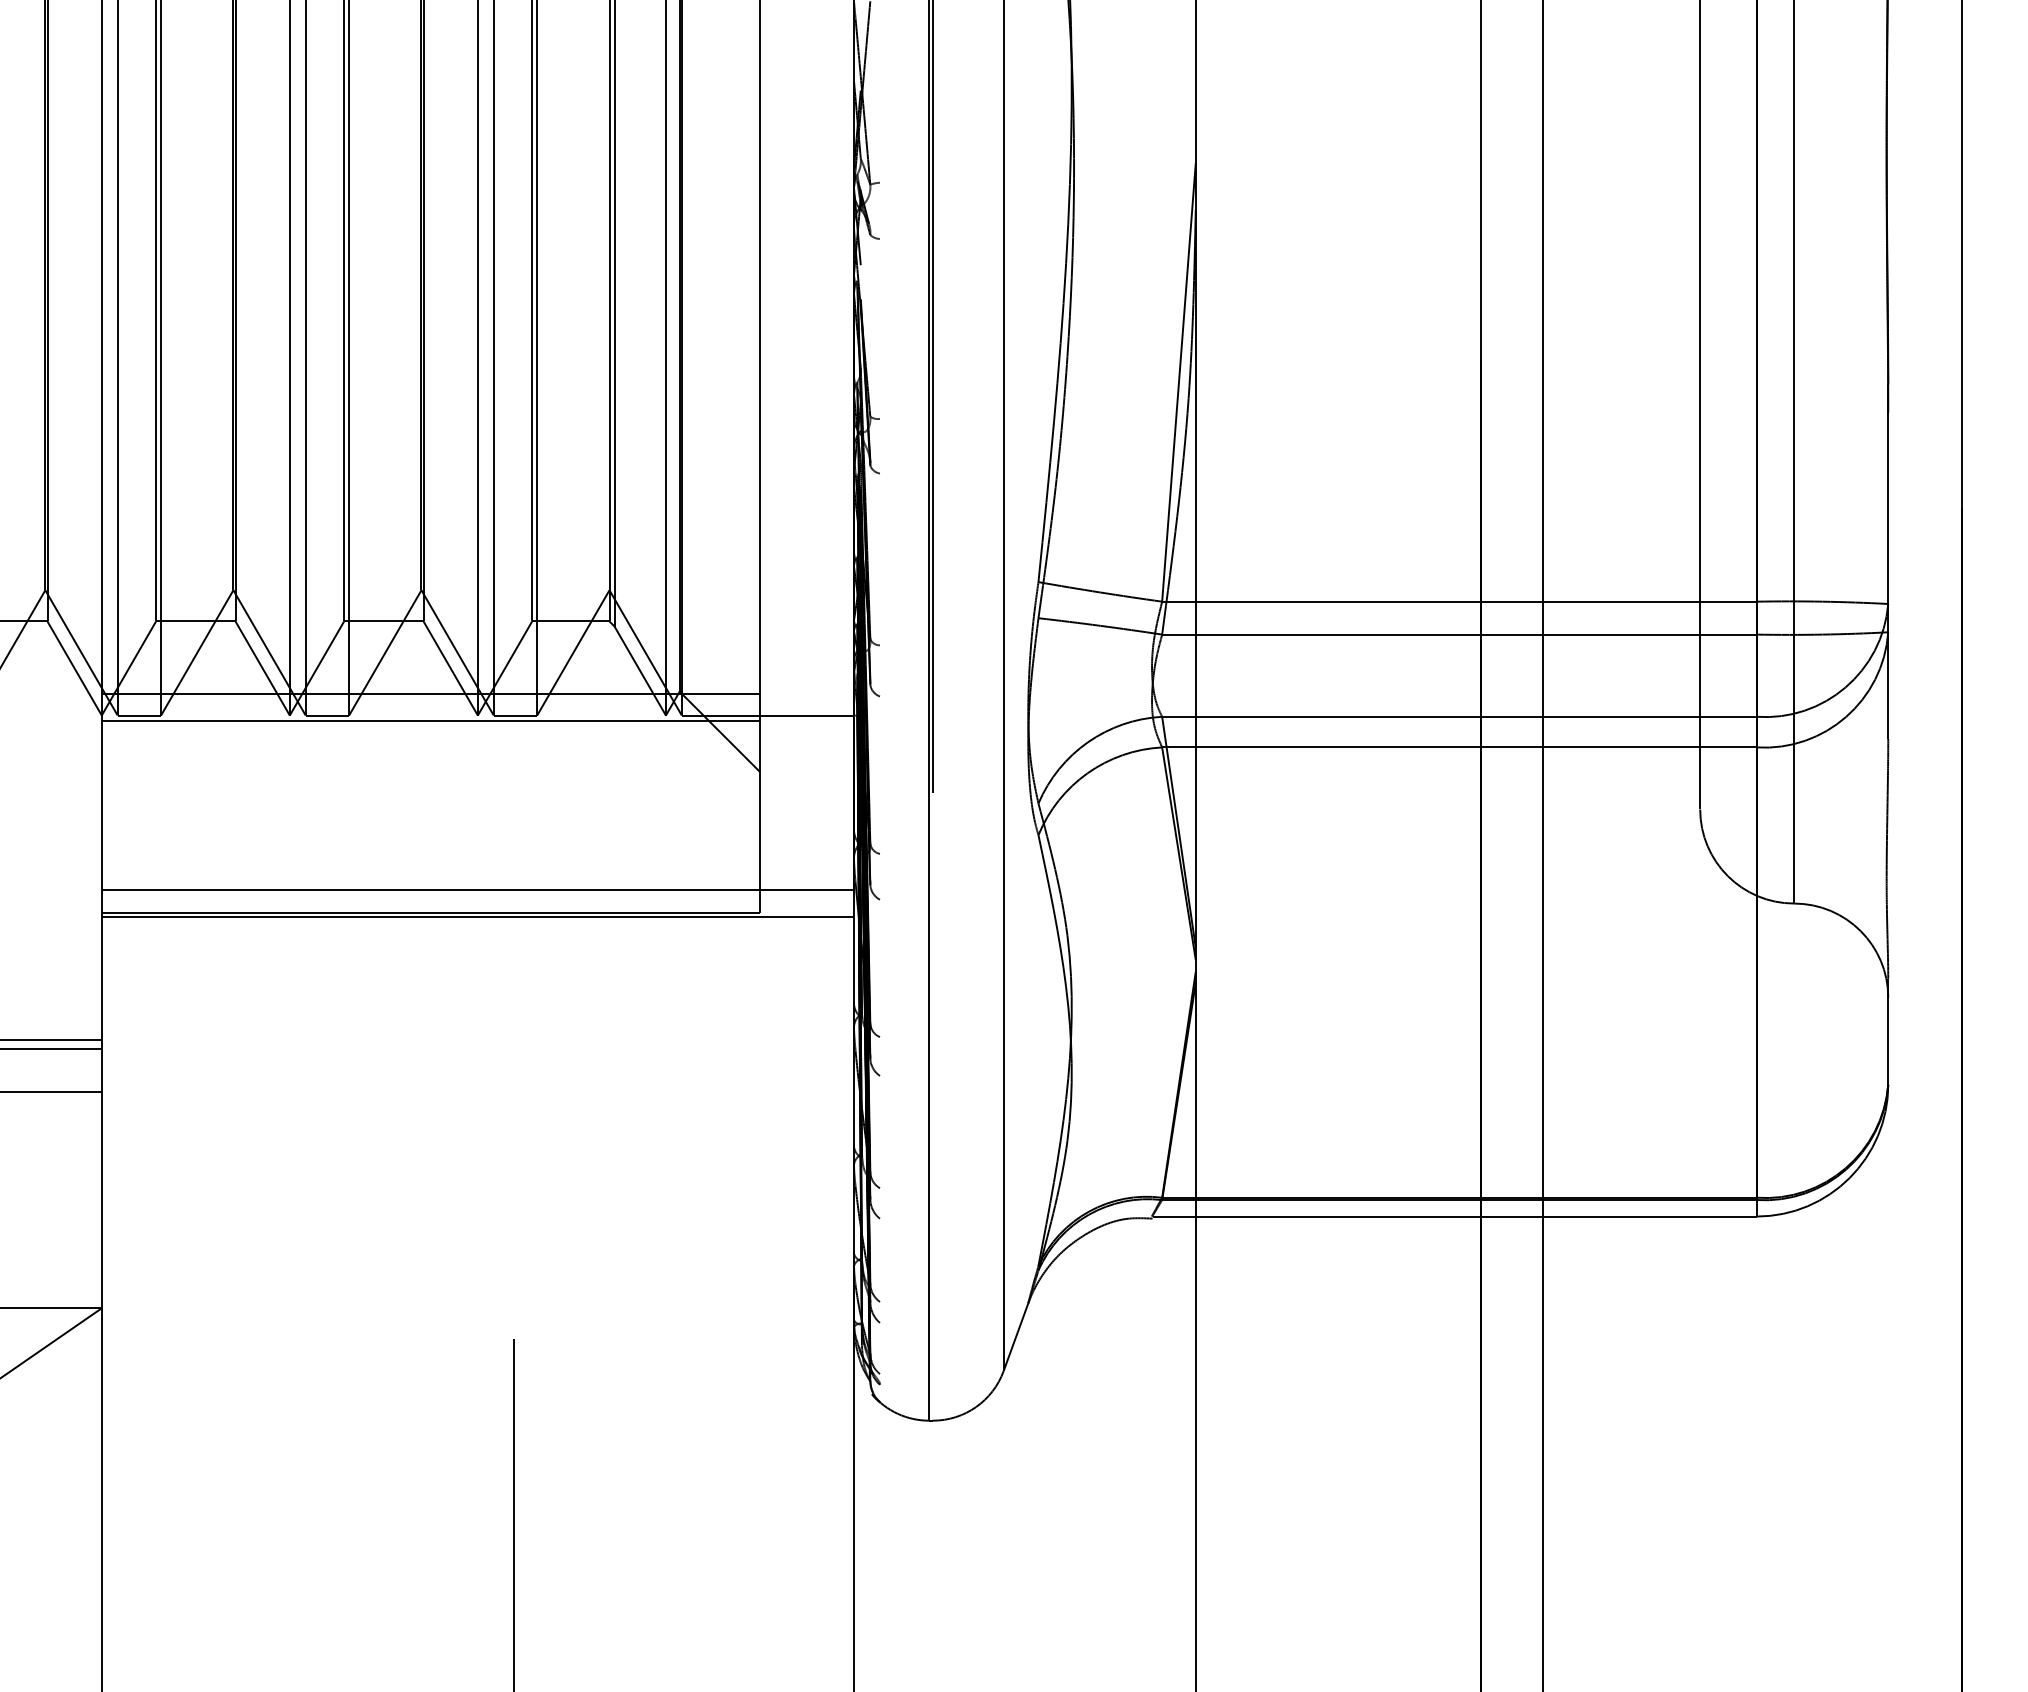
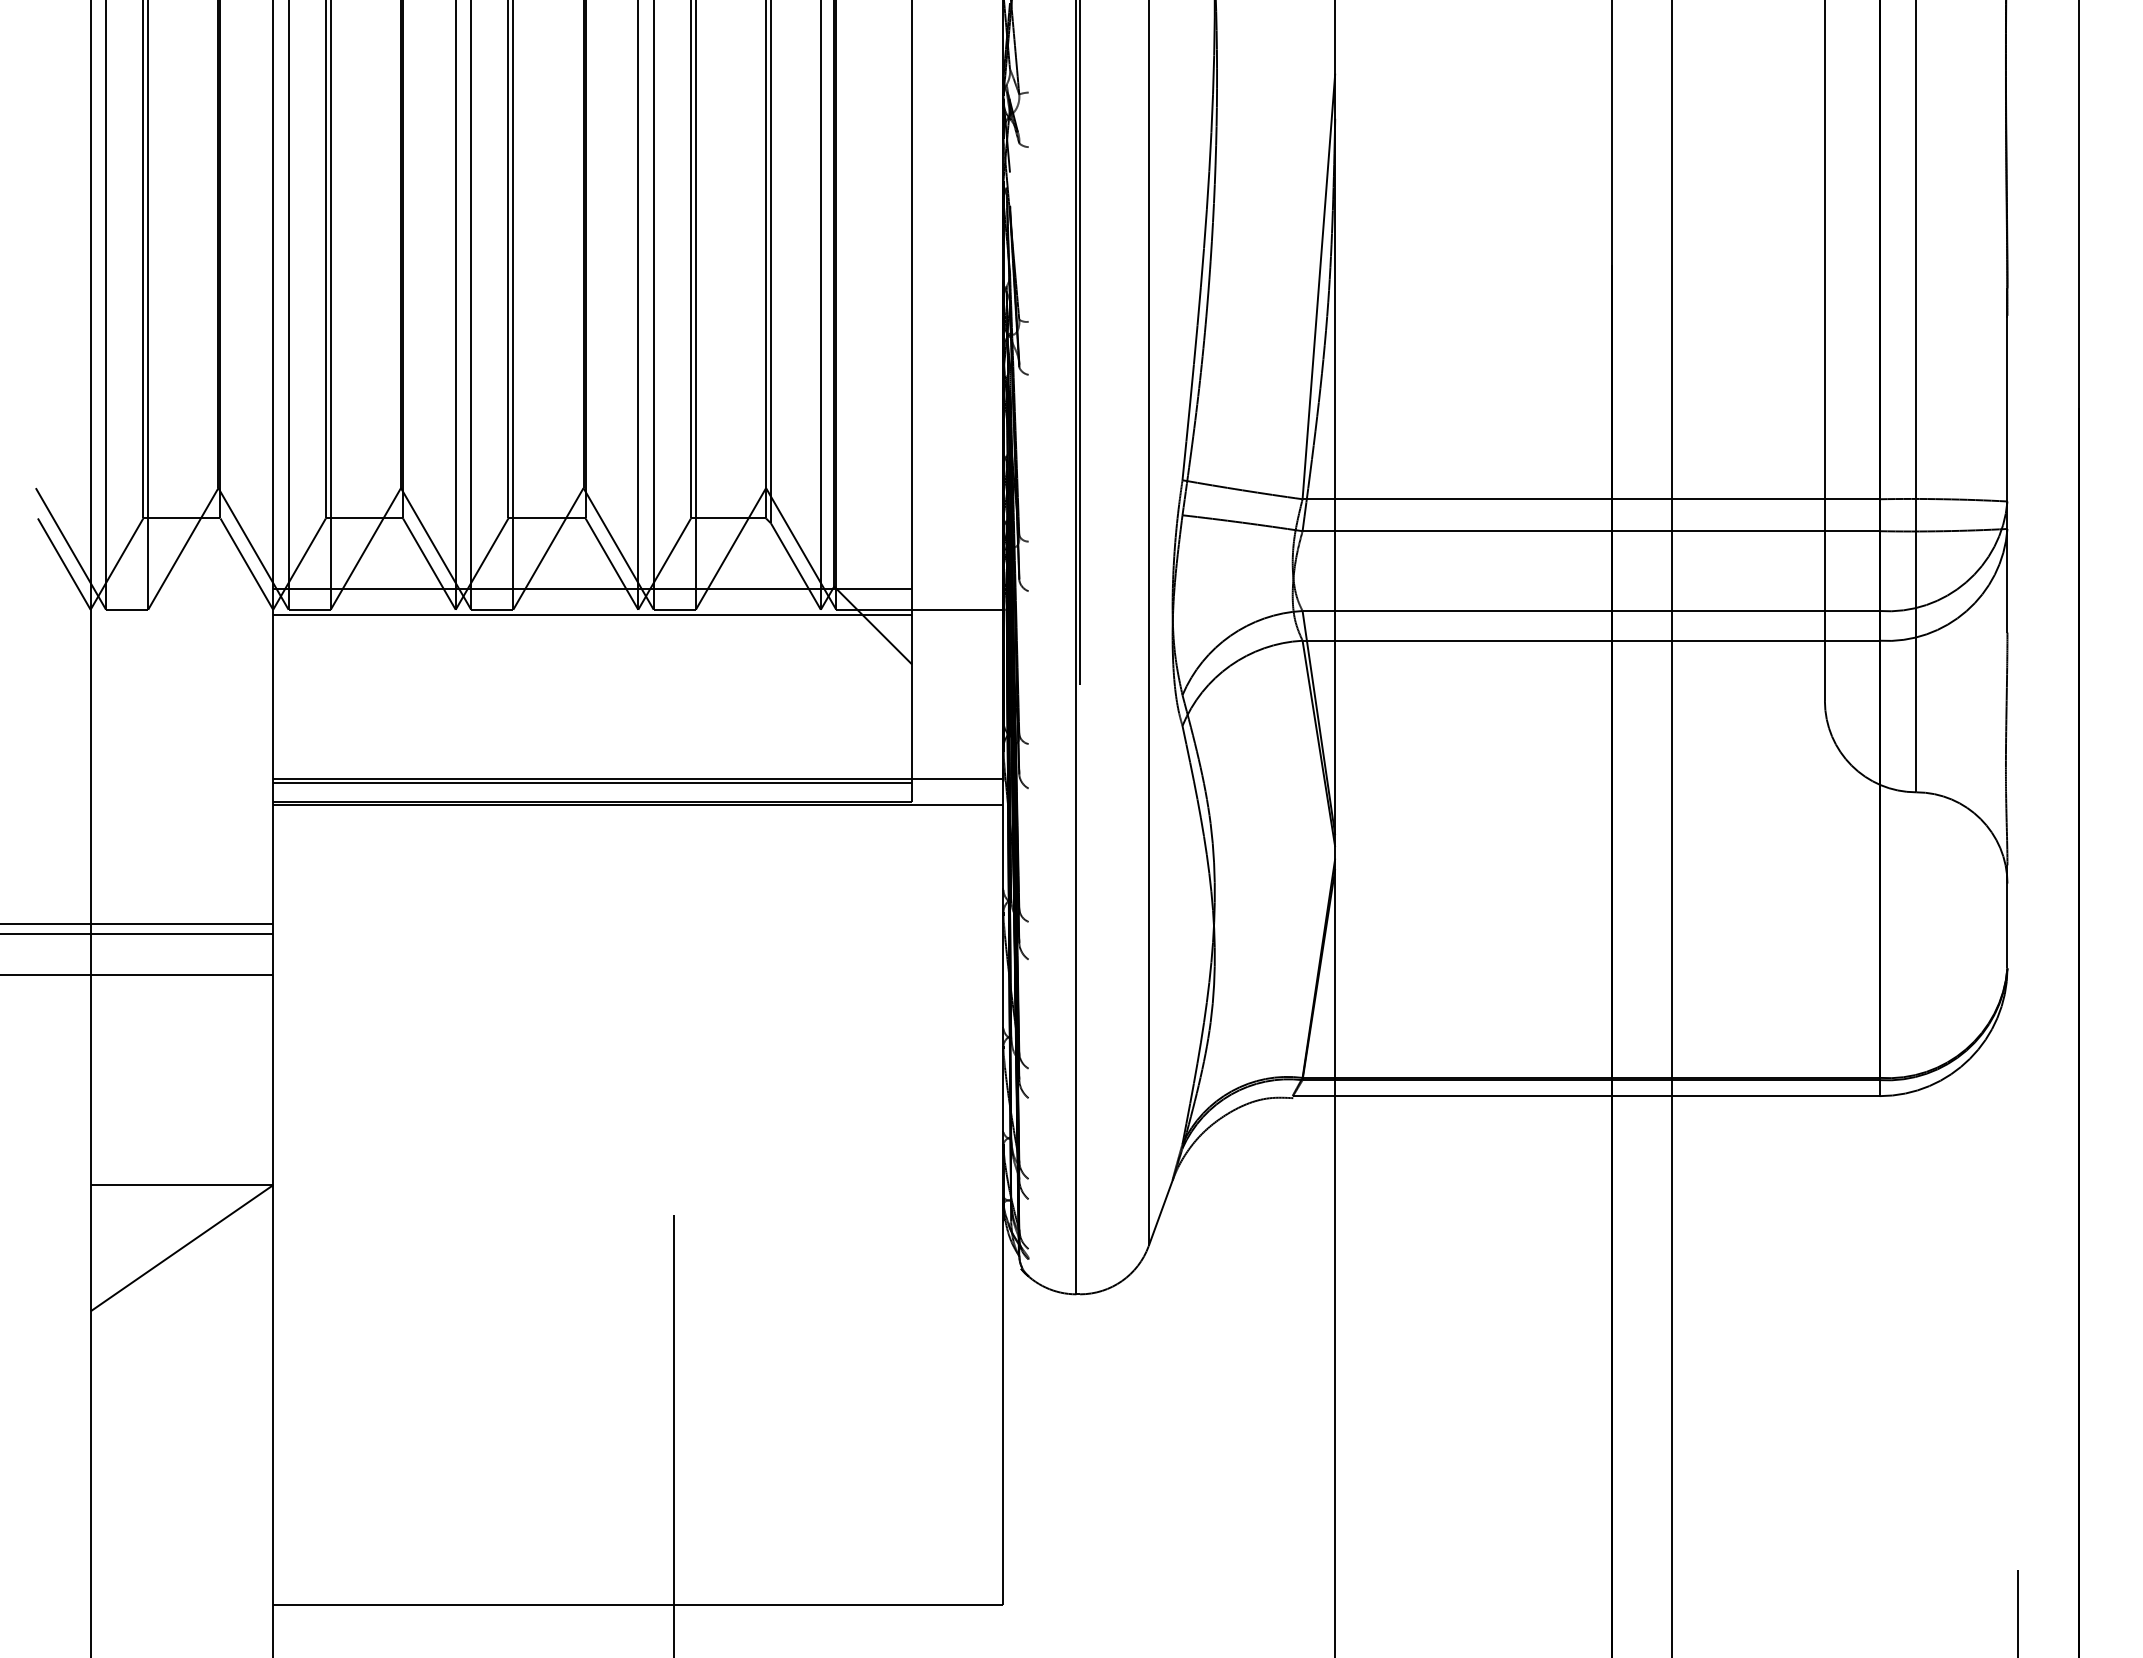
line: (430, 893) -> (592, 782), added

